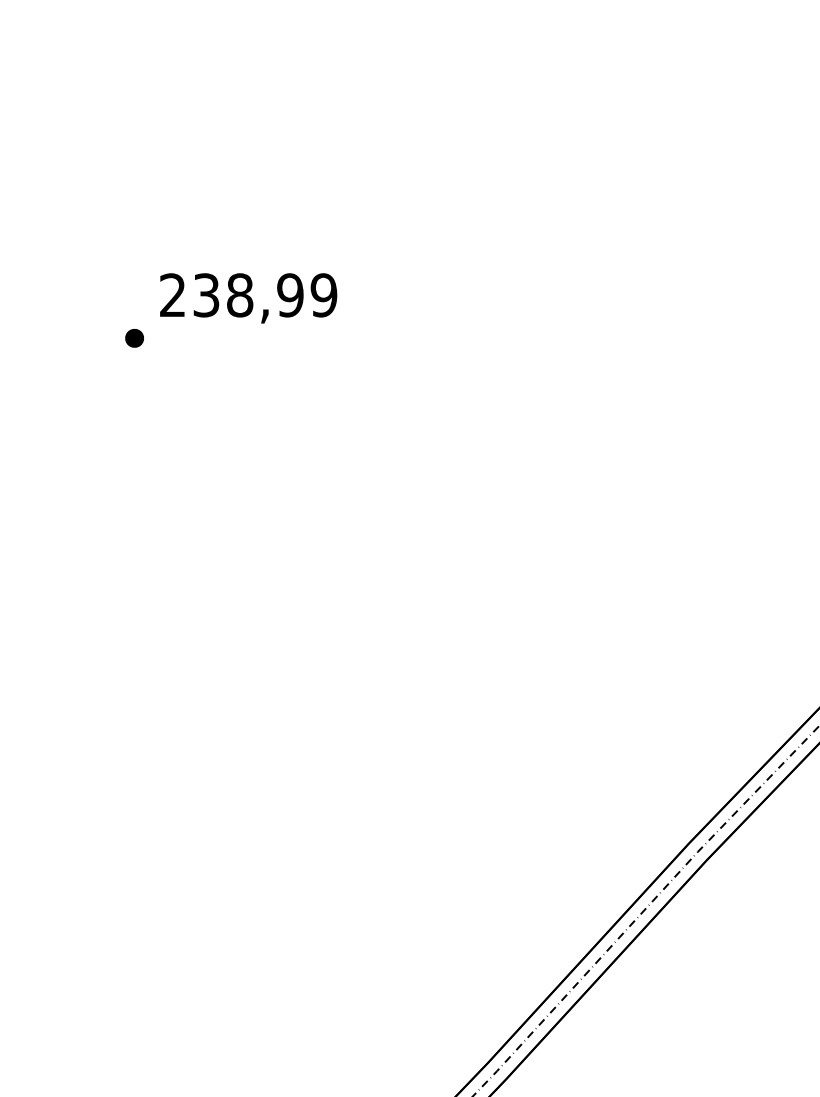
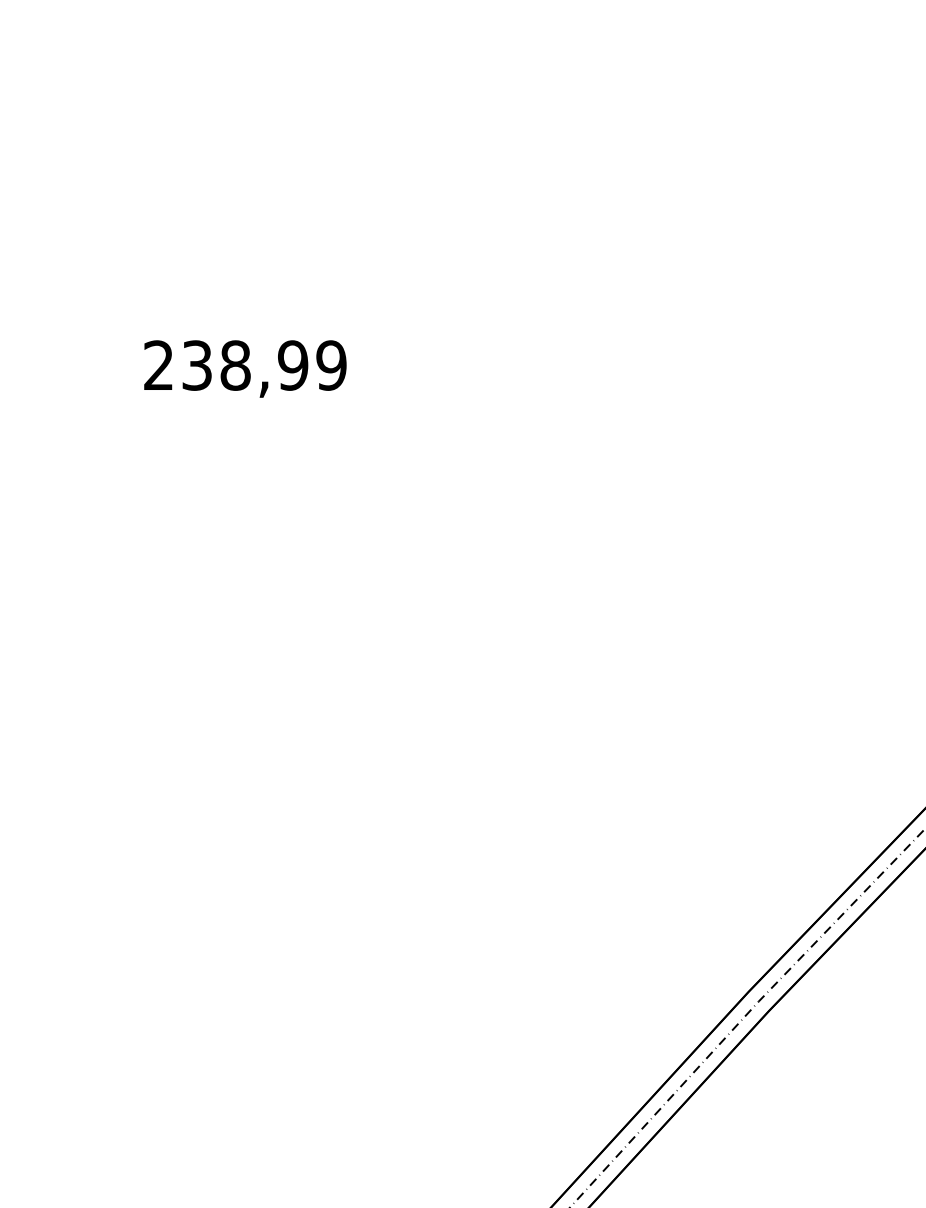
part: (134, 338) -> (114, 414), removed

